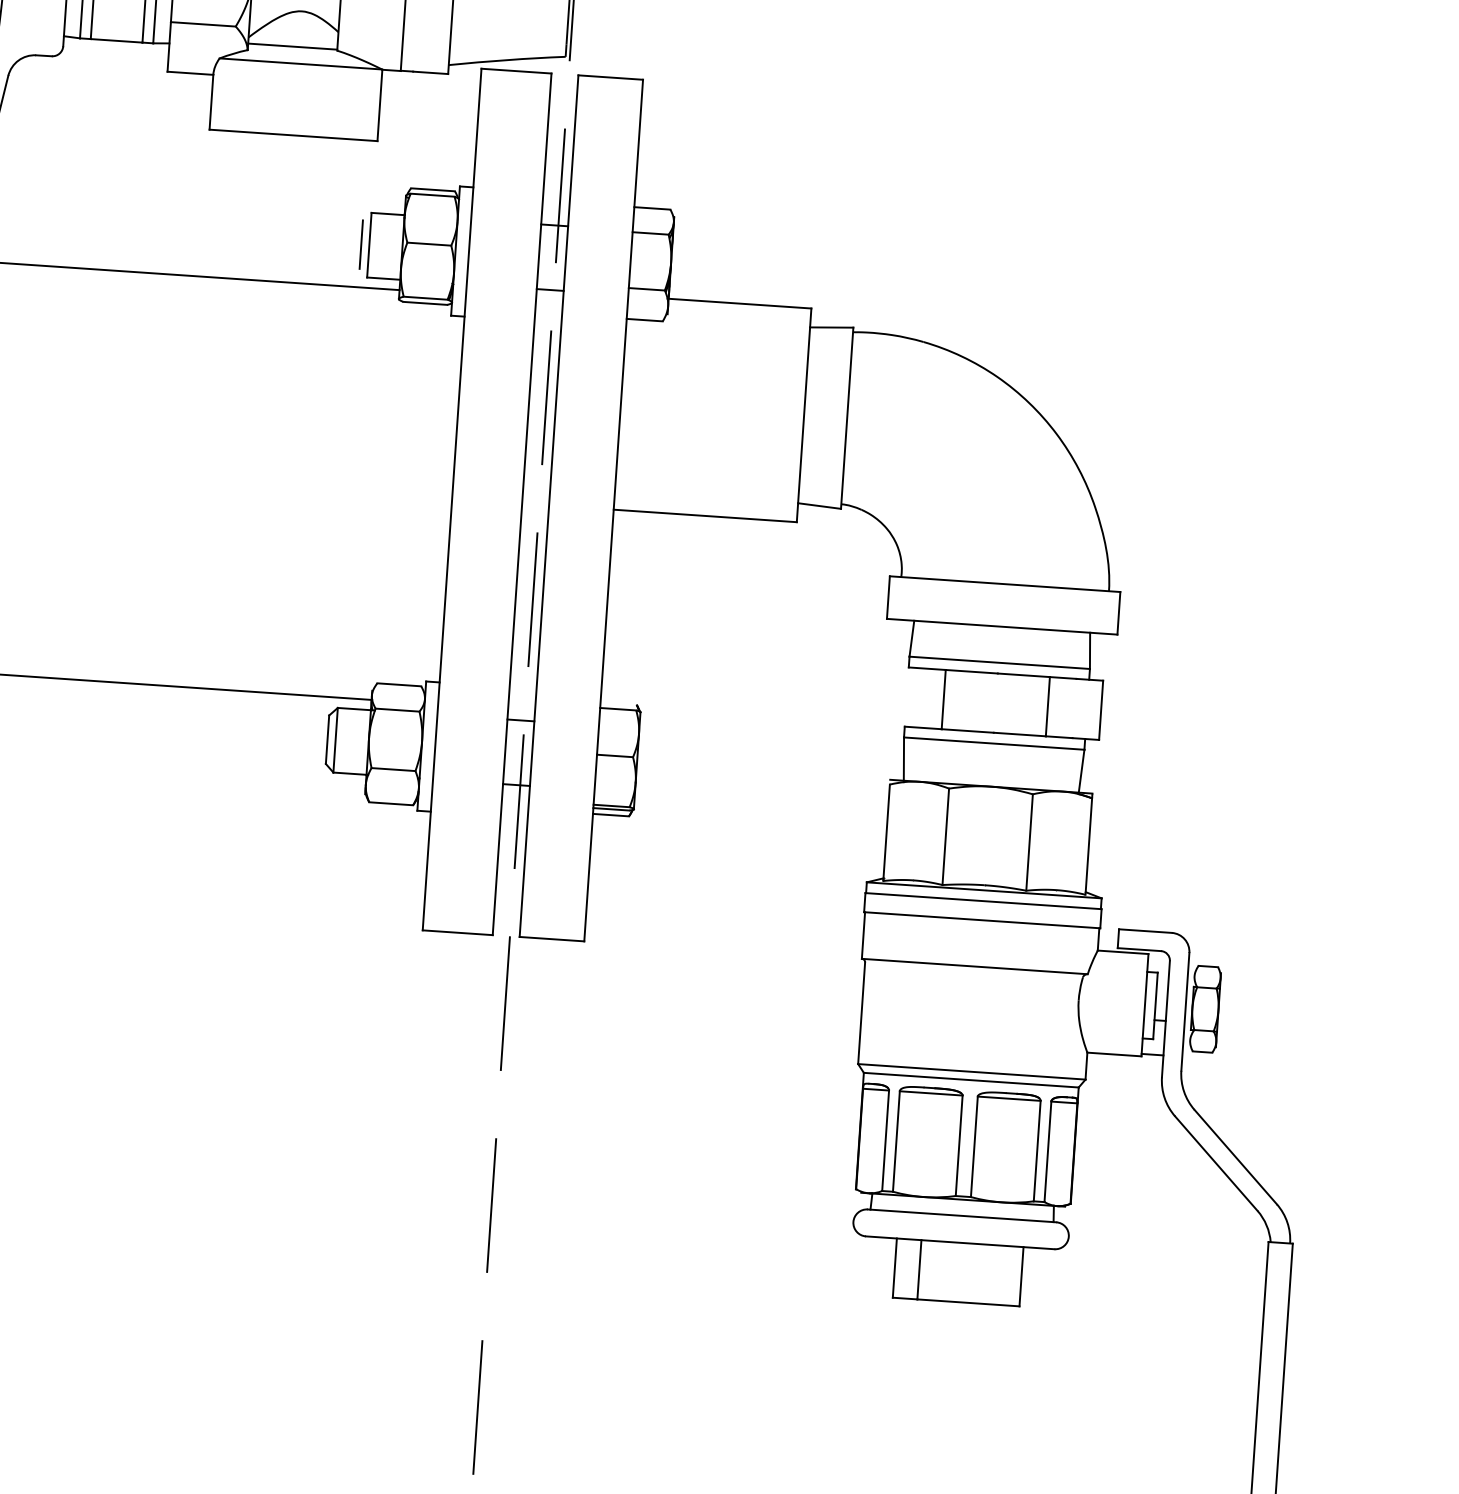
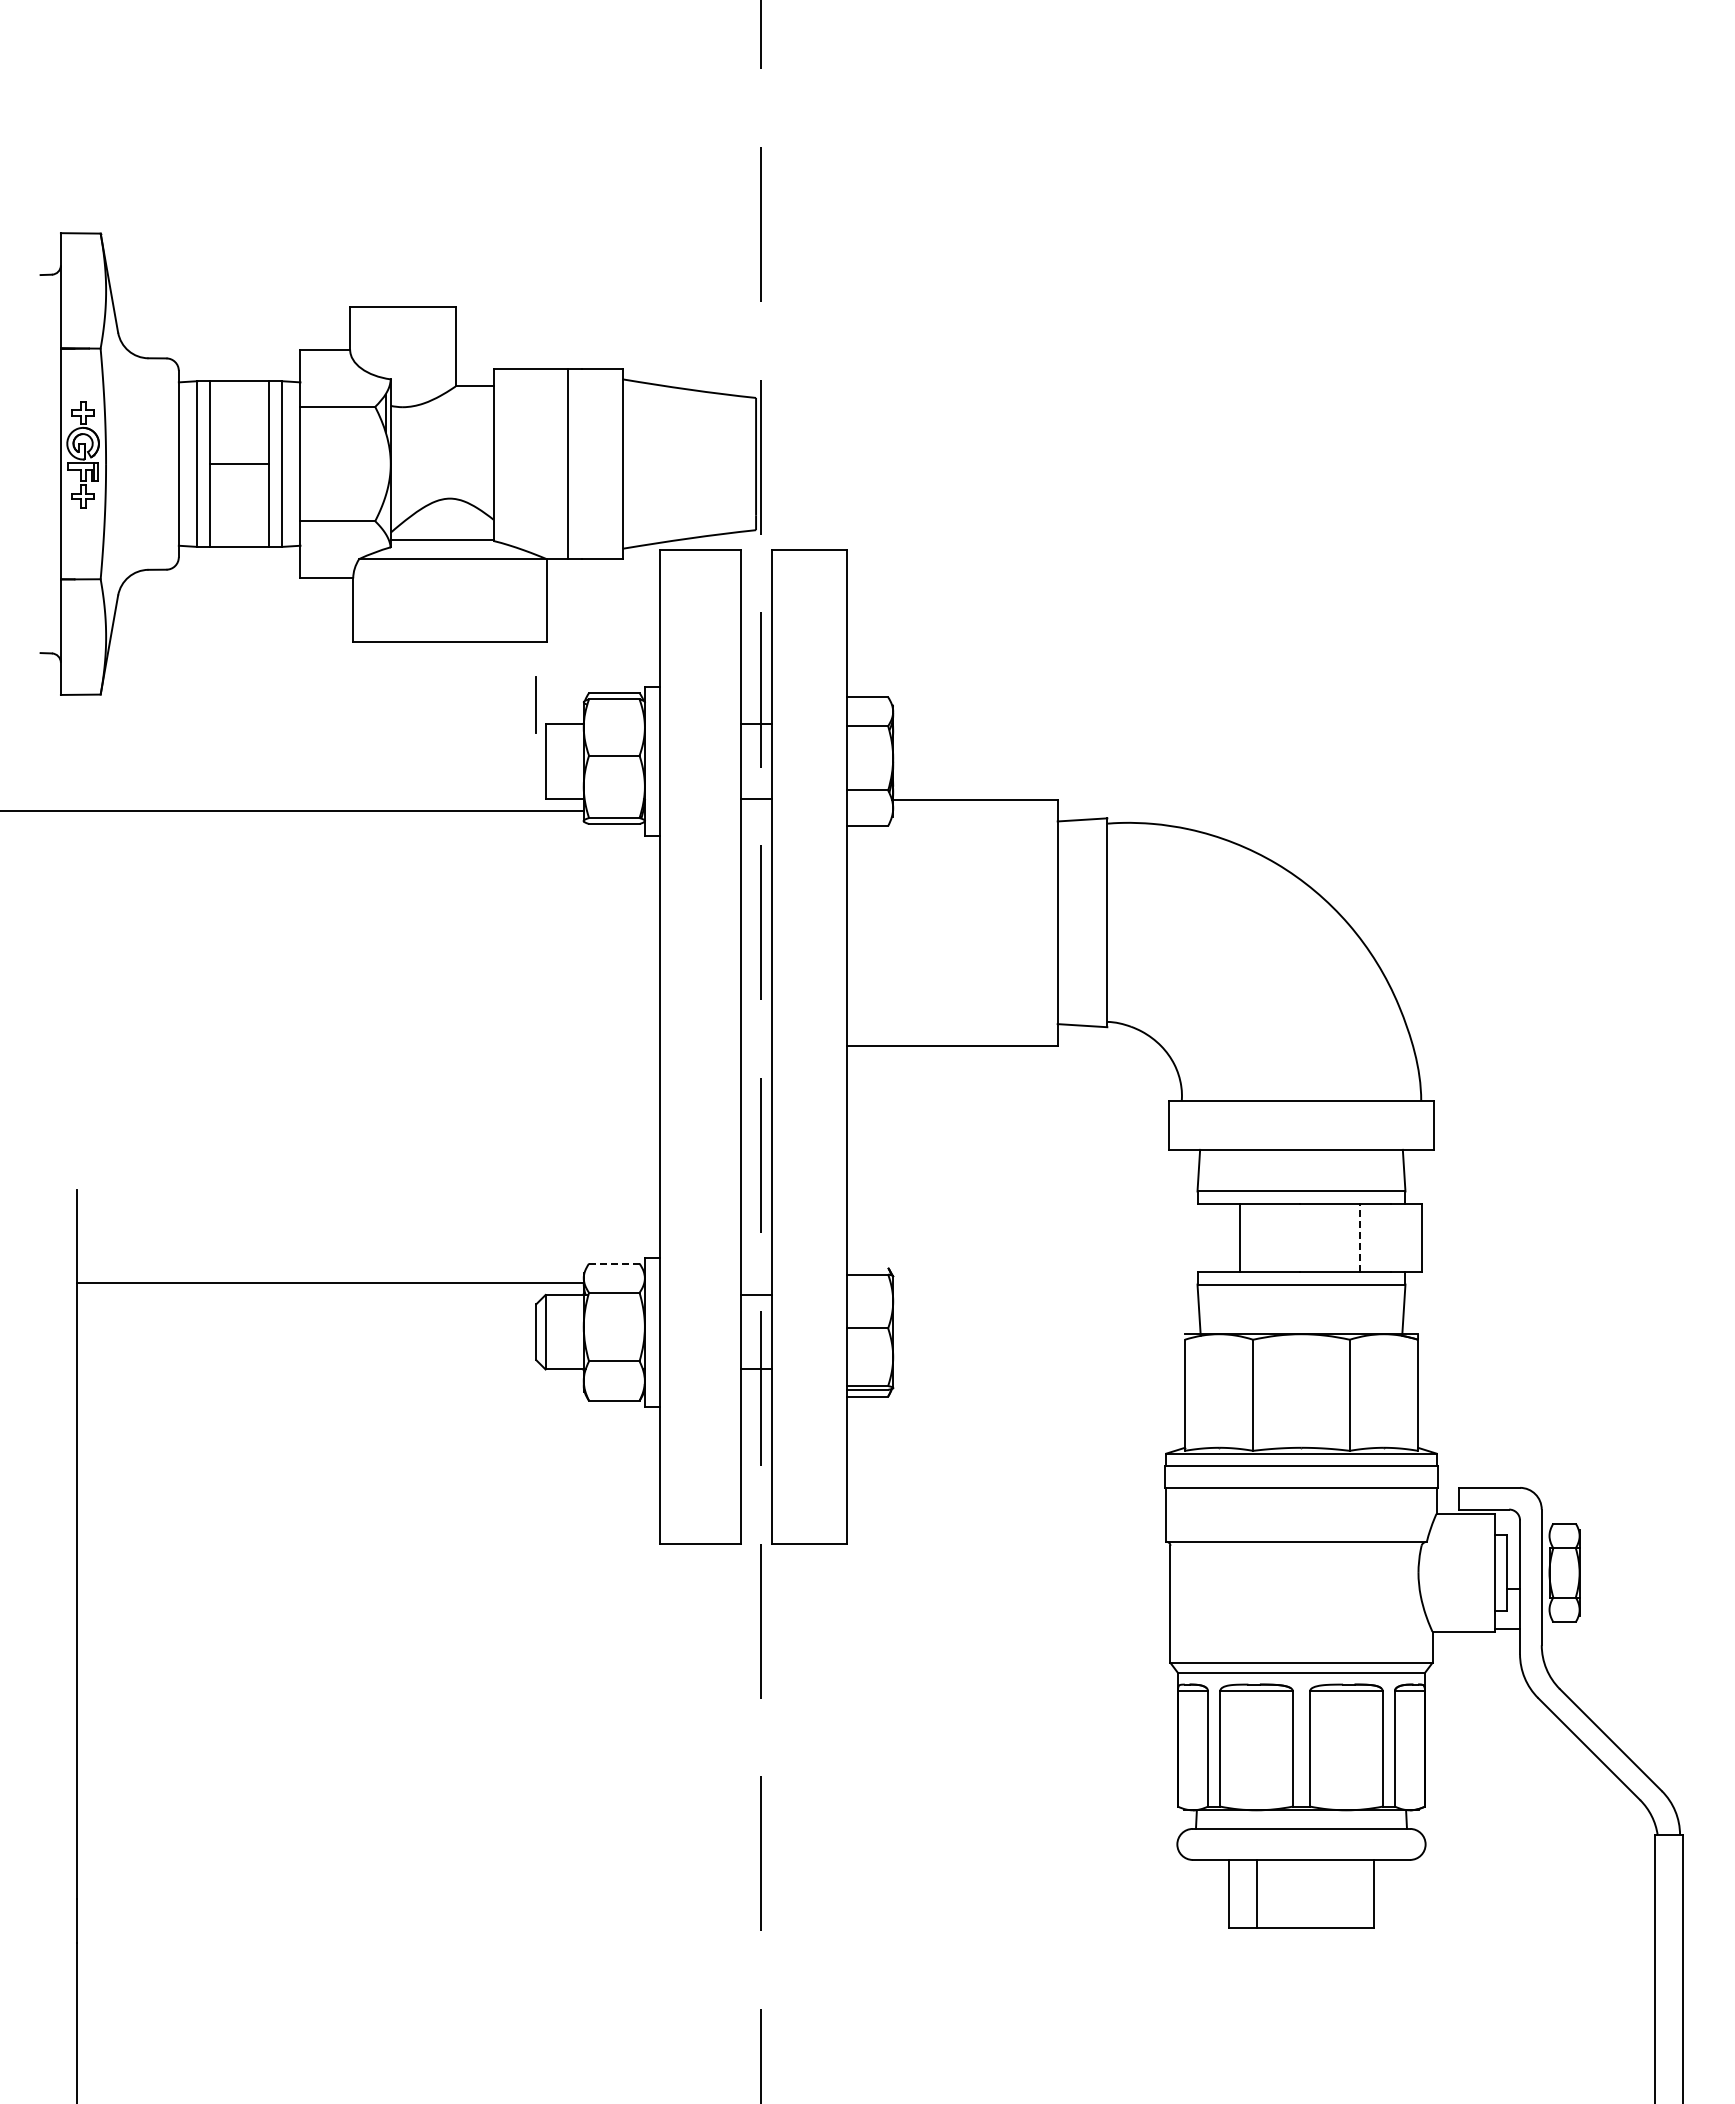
line: (360, 244) -> (535, 704), moved
line: (399, 684) -> (614, 1263), solid -> dashed
line: (1048, 706) -> (1360, 1237), solid -> dashed

